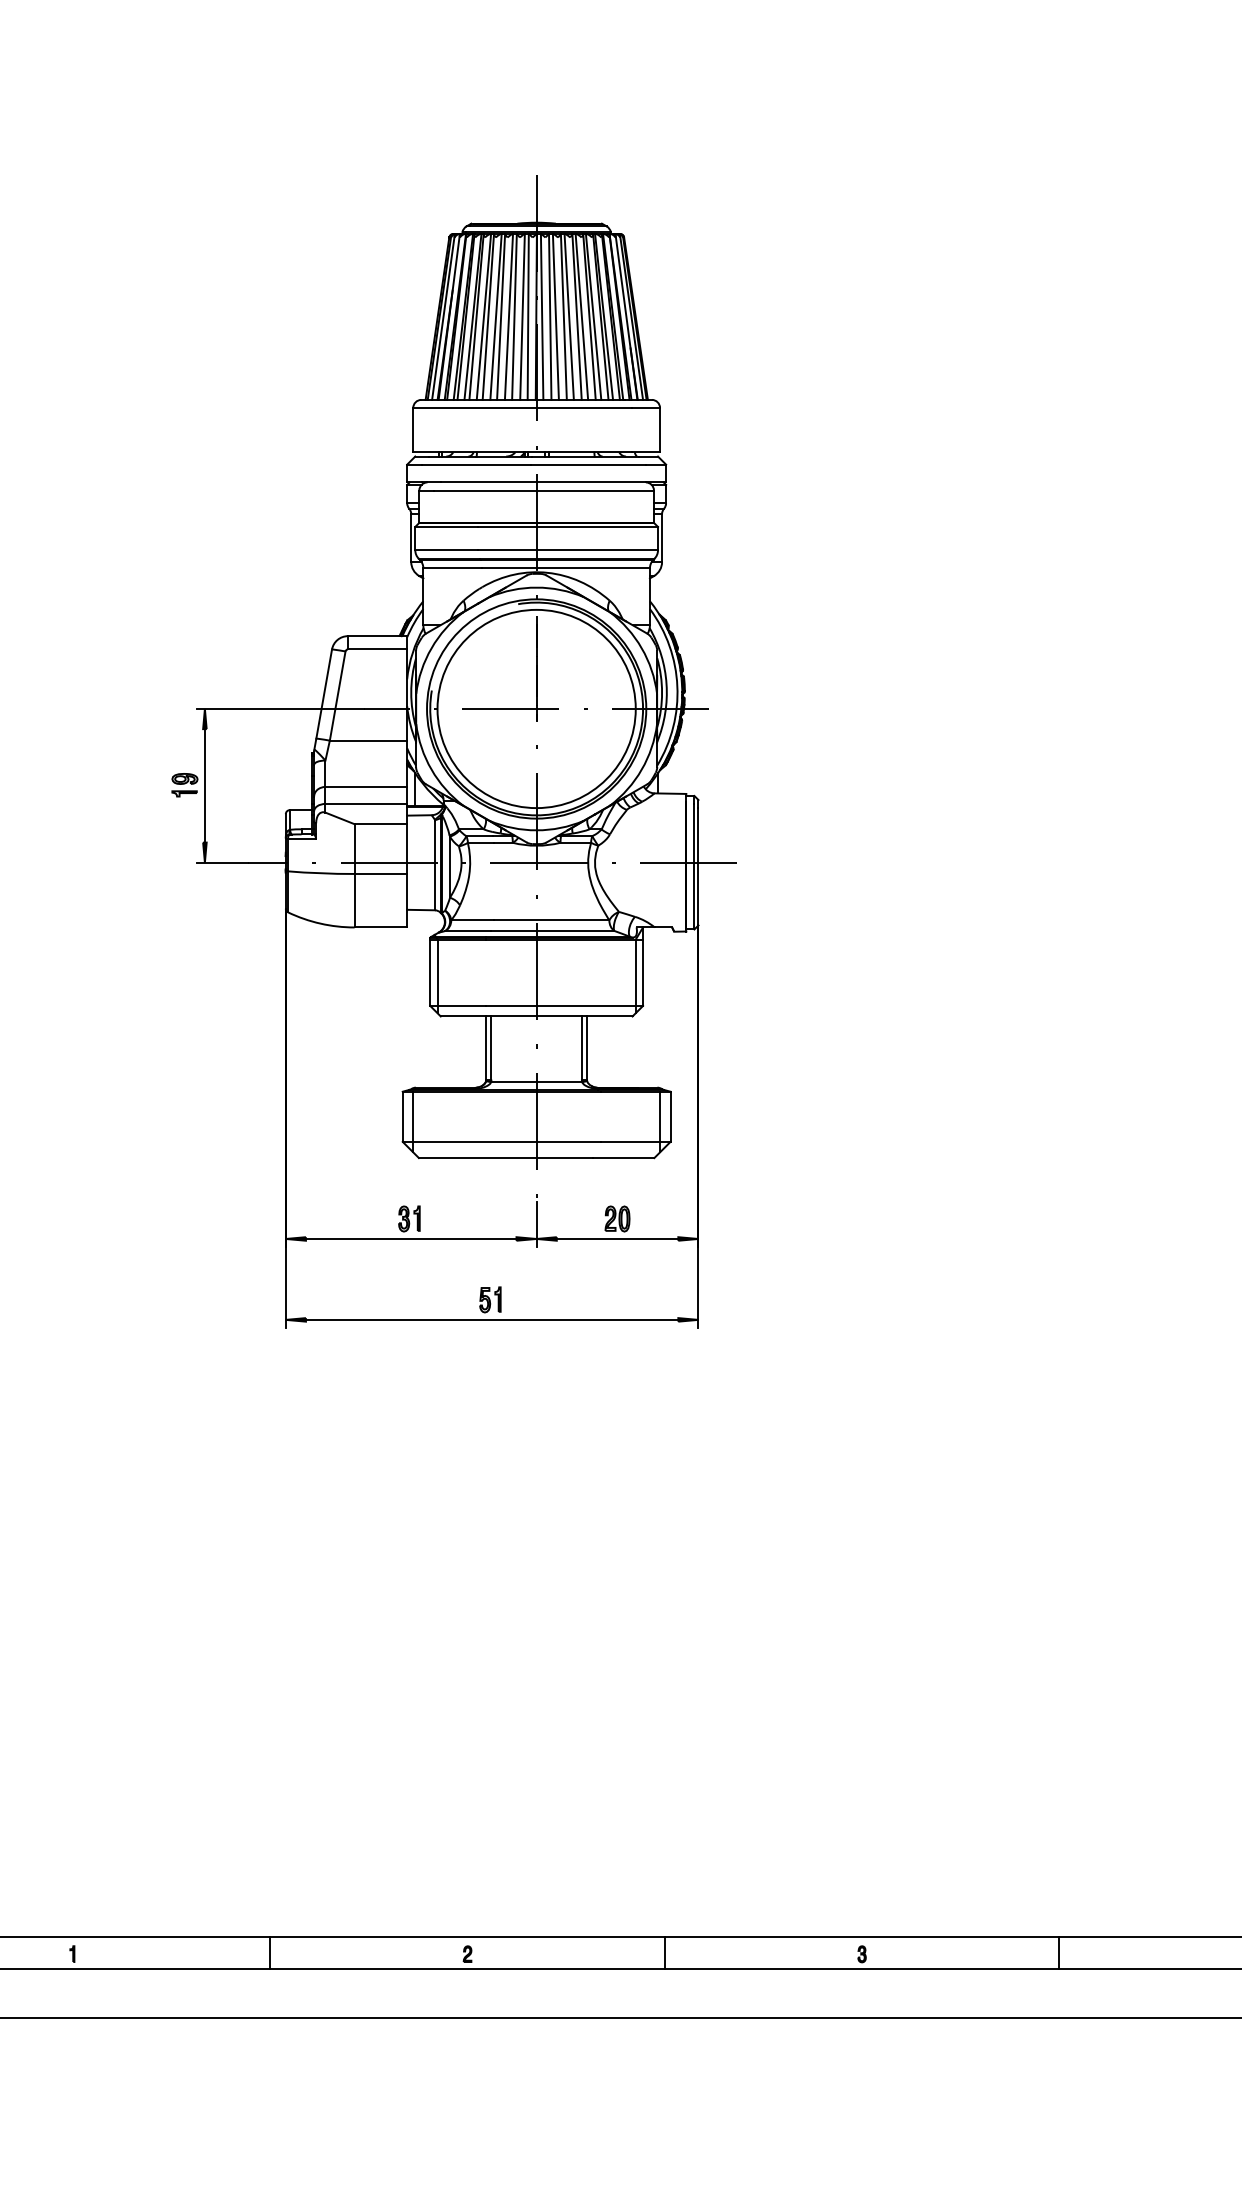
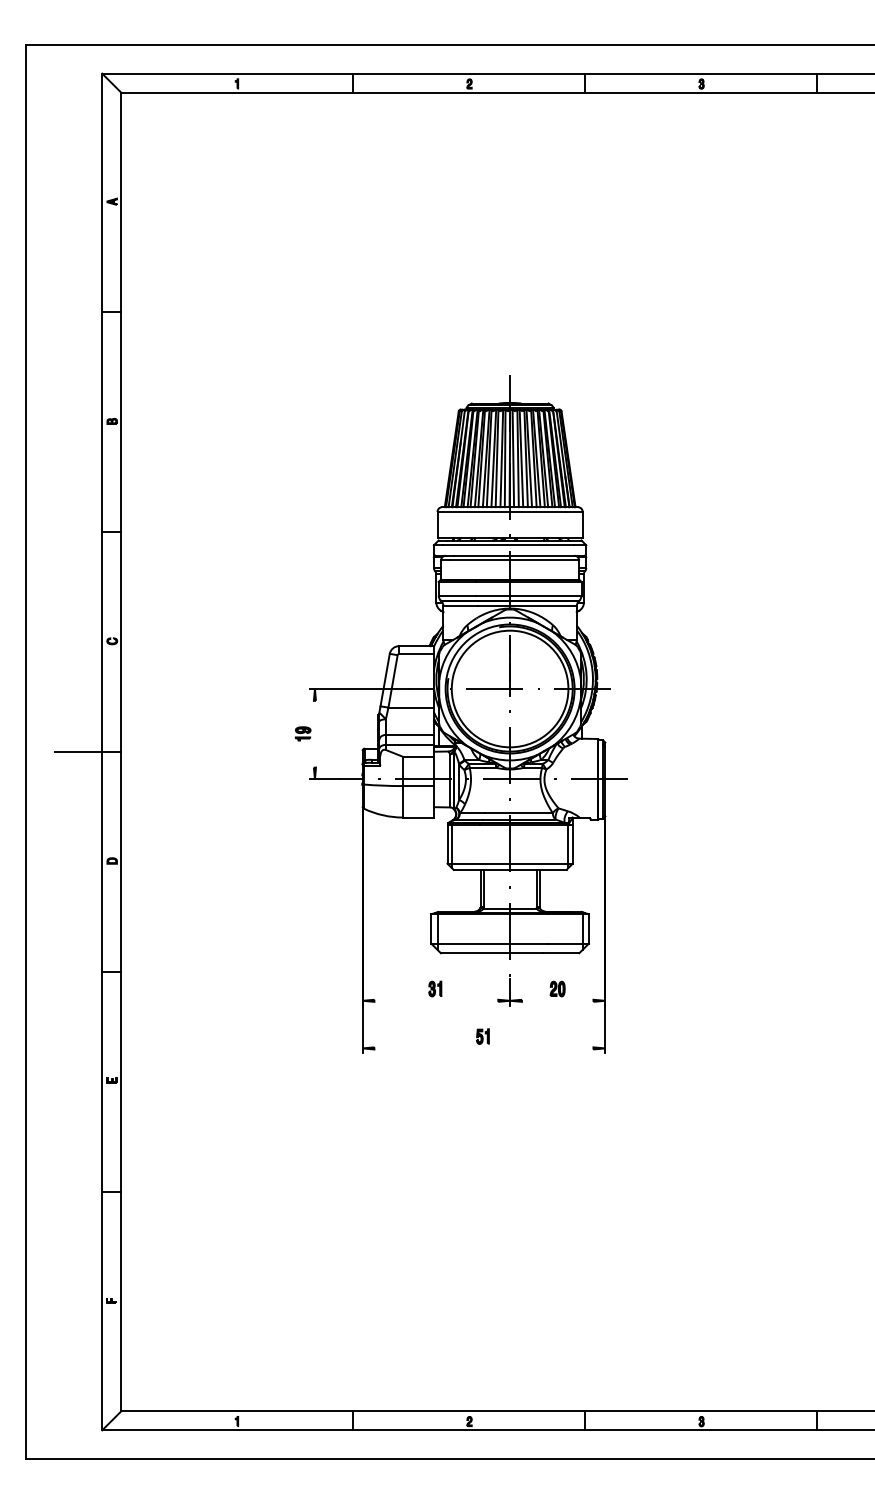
line: (204, 784) -> (314, 733), removed
line: (411, 1238) -> (436, 1000), removed
line: (617, 1238) -> (557, 1000), removed
line: (491, 1320) -> (483, 1048), removed

